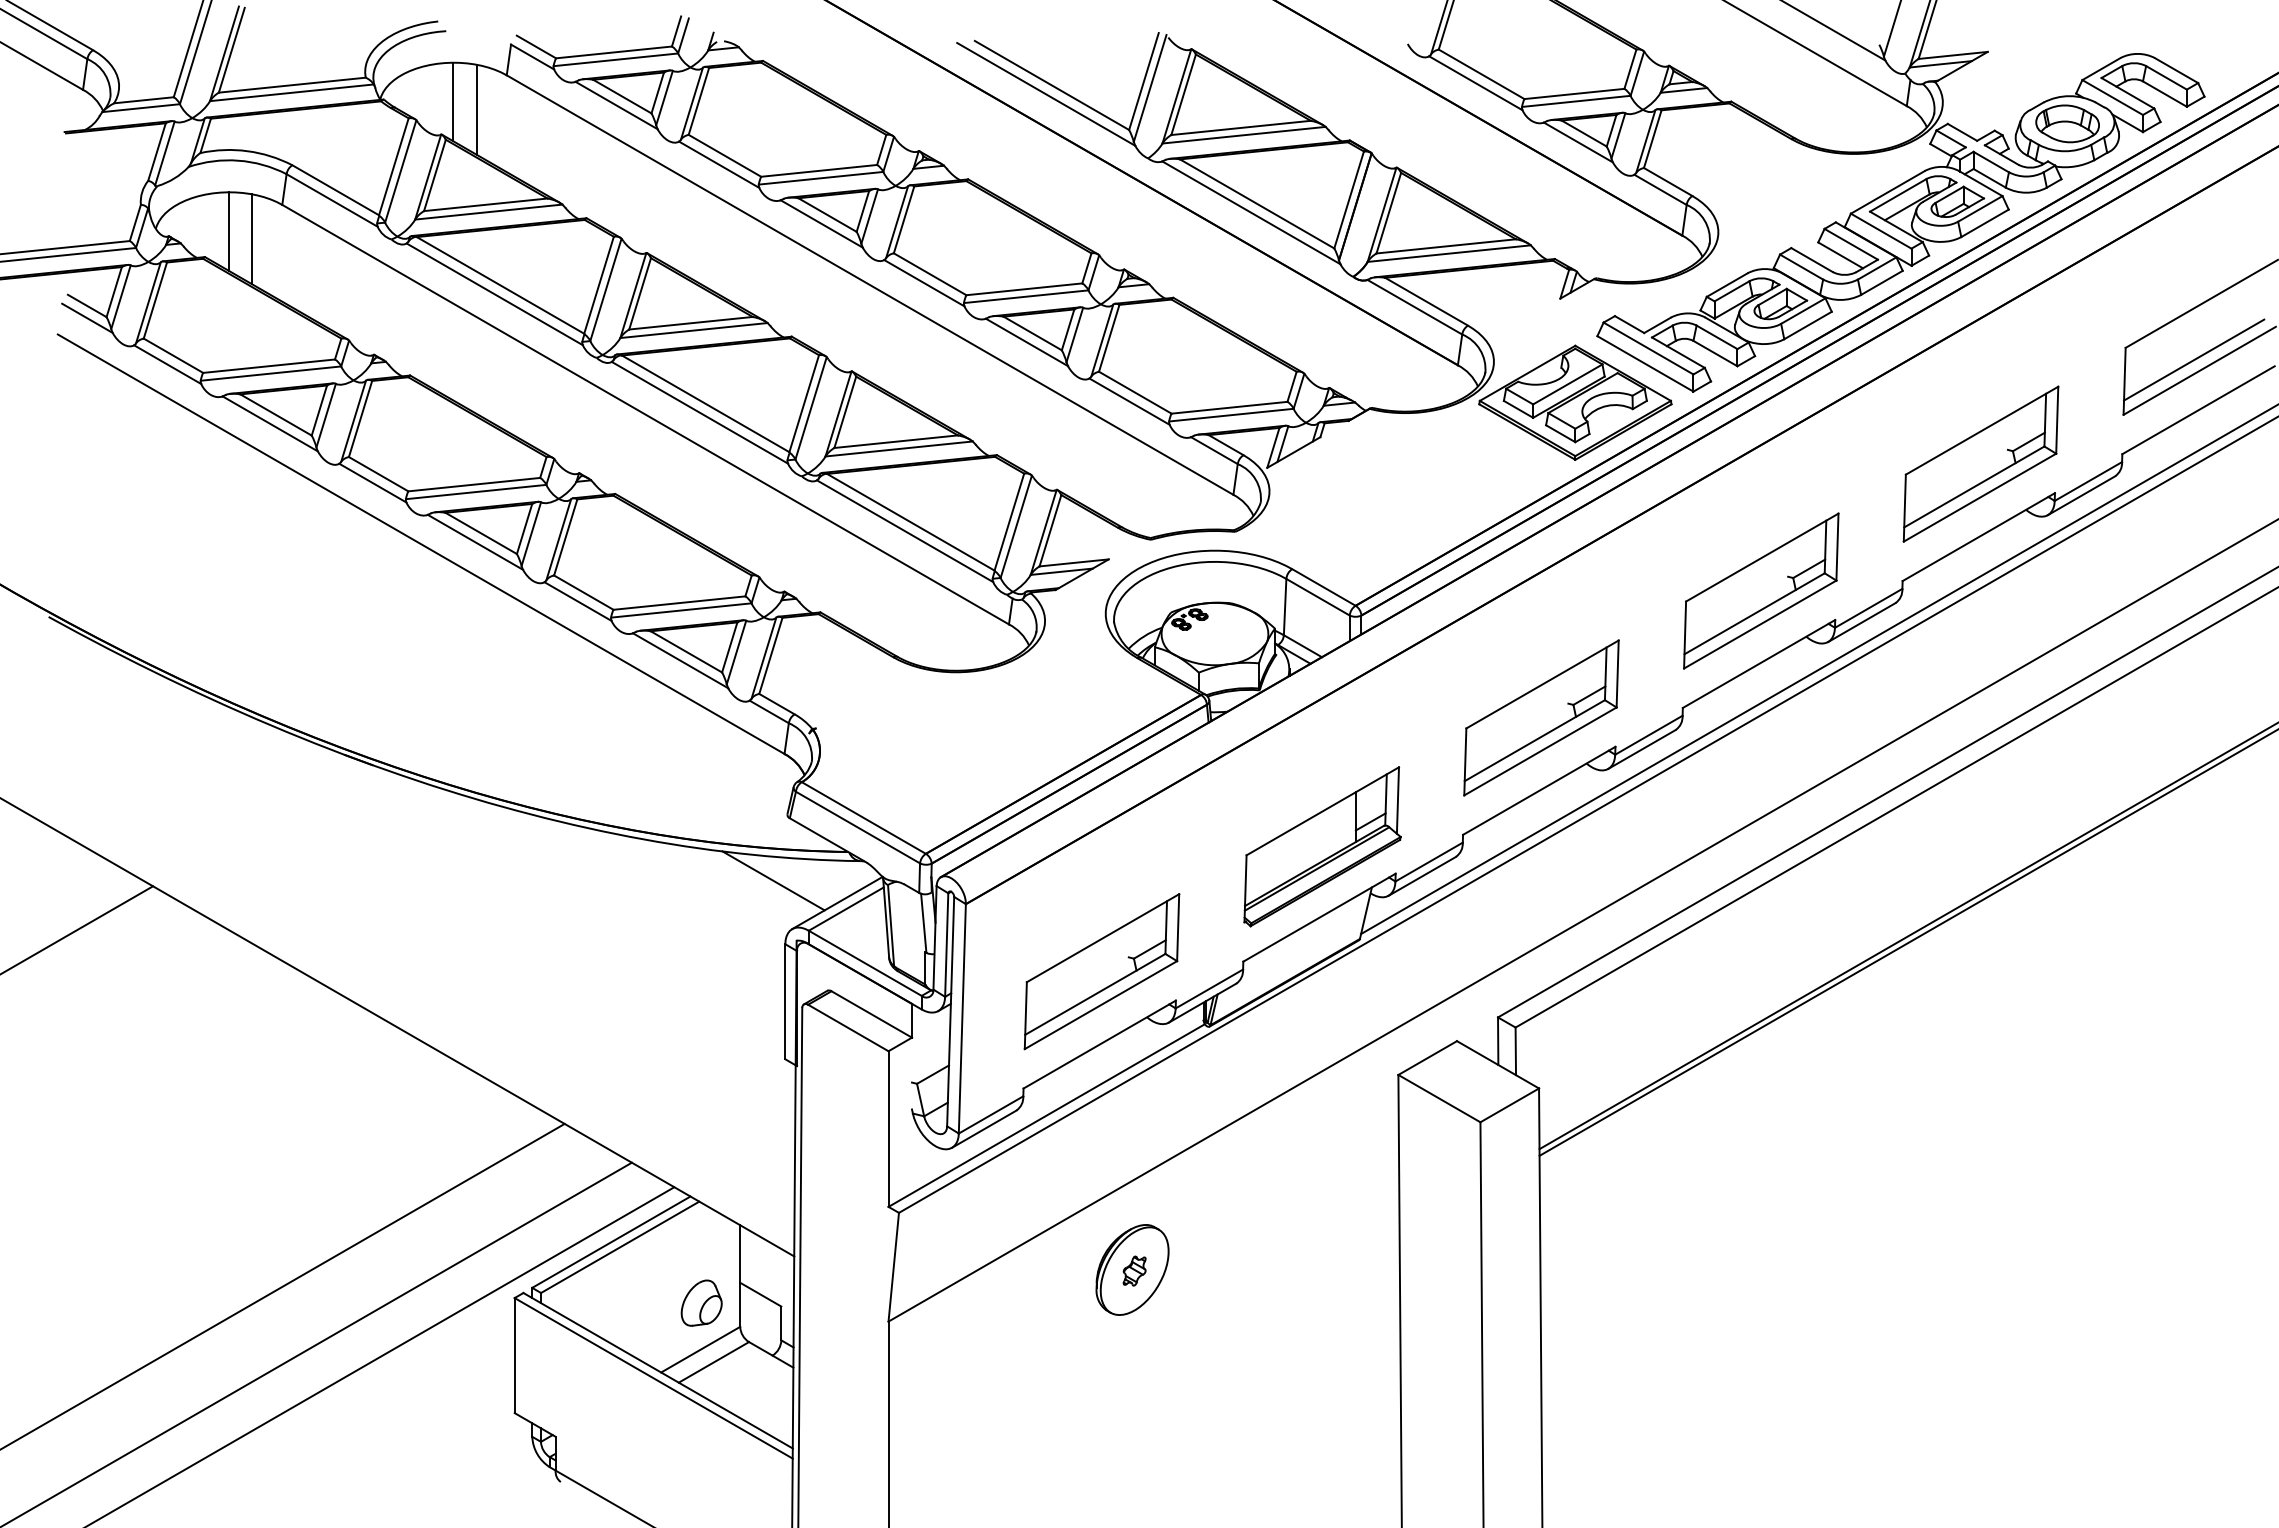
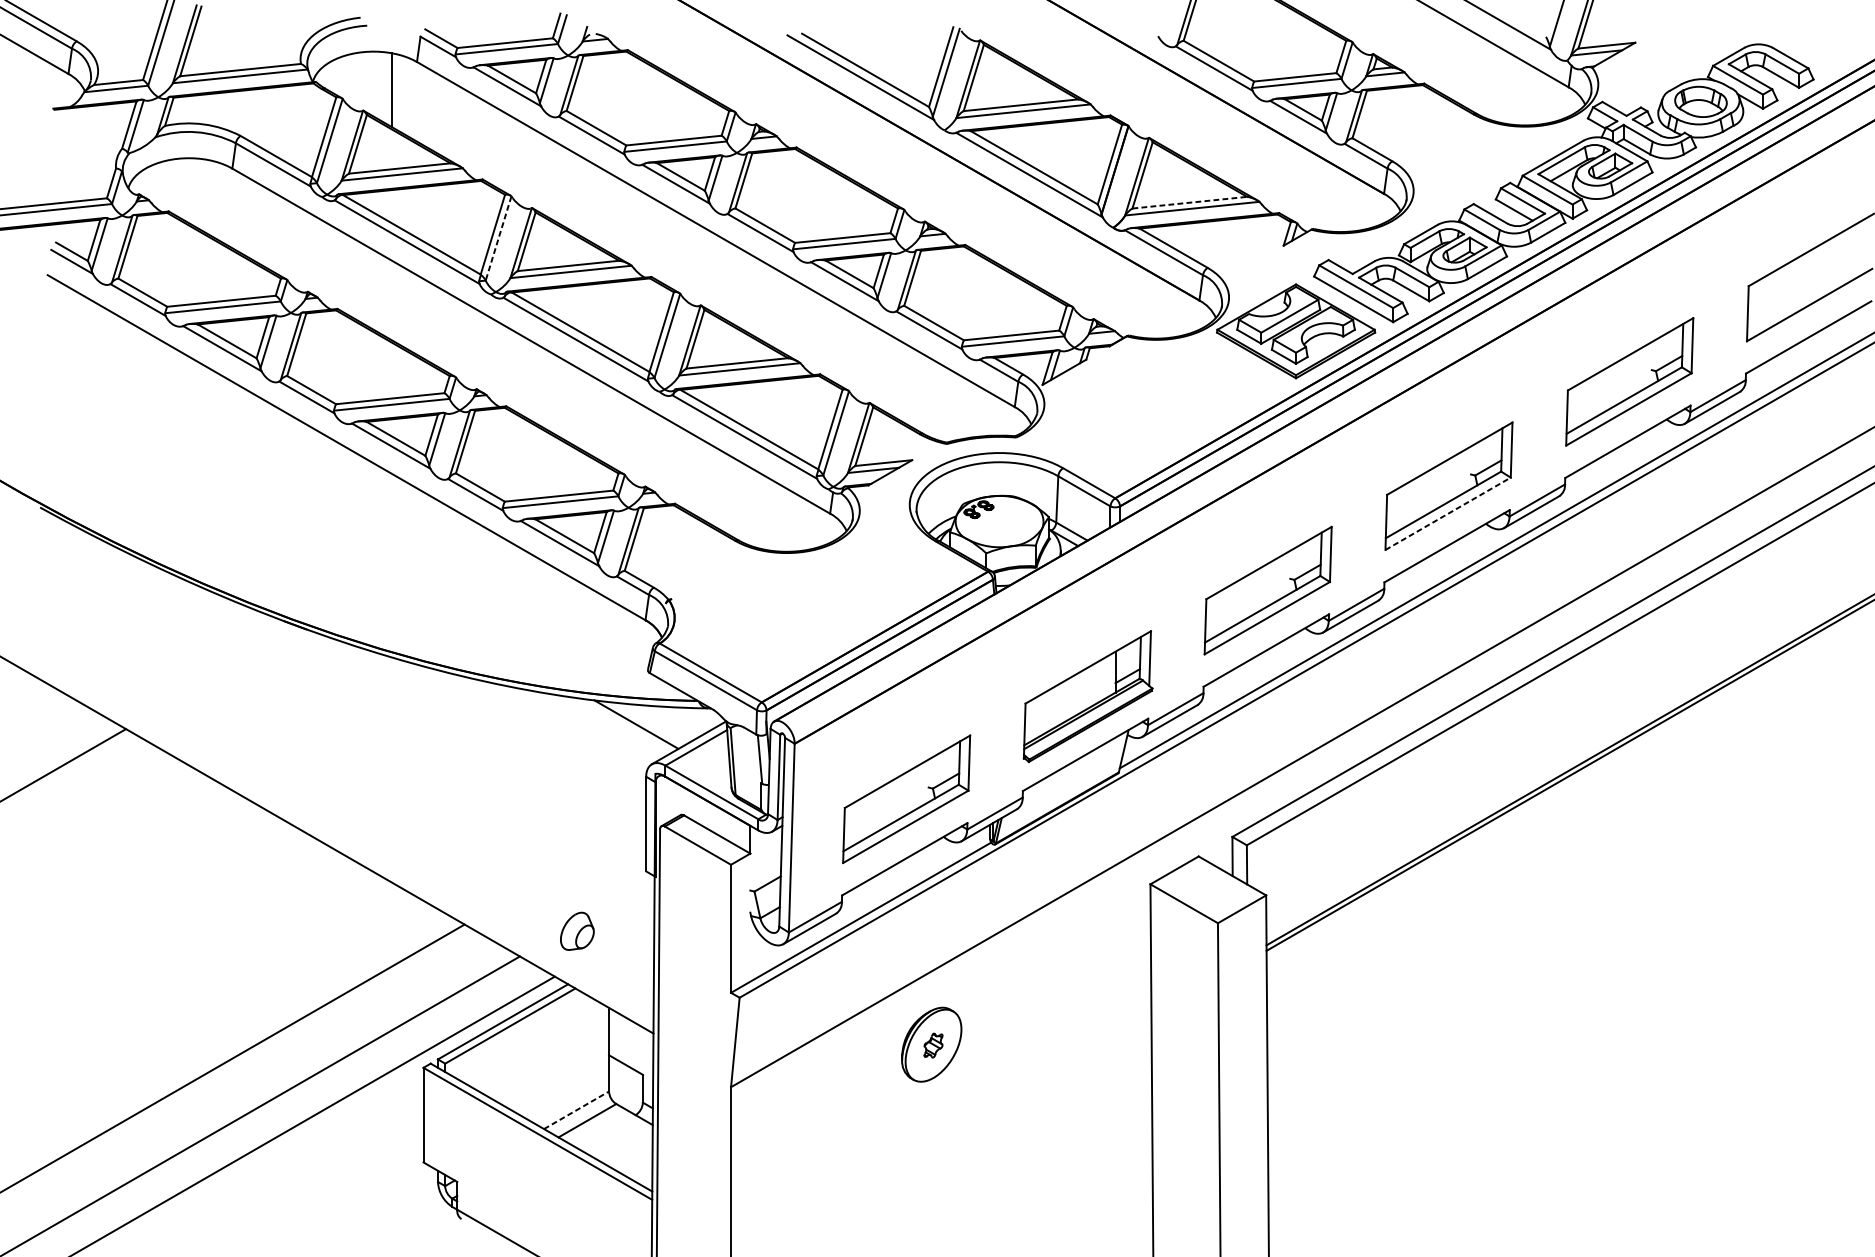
line: (453, 101) -> (373, 83), removed
line: (228, 231) -> (188, 190), removed
line: (252, 239) -> (207, 197), removed
line: (1446, 246) -> (1190, 202), solid -> dashed
line: (605, 289) -> (498, 238), solid -> dashed
line: (2194, 359) -> (1805, 295), removed
line: (1760, 624) -> (1448, 513), solid -> dashed
part: (701, 1302) -> (577, 930), moved
line: (700, 1349) -> (576, 1110), solid -> dashed

